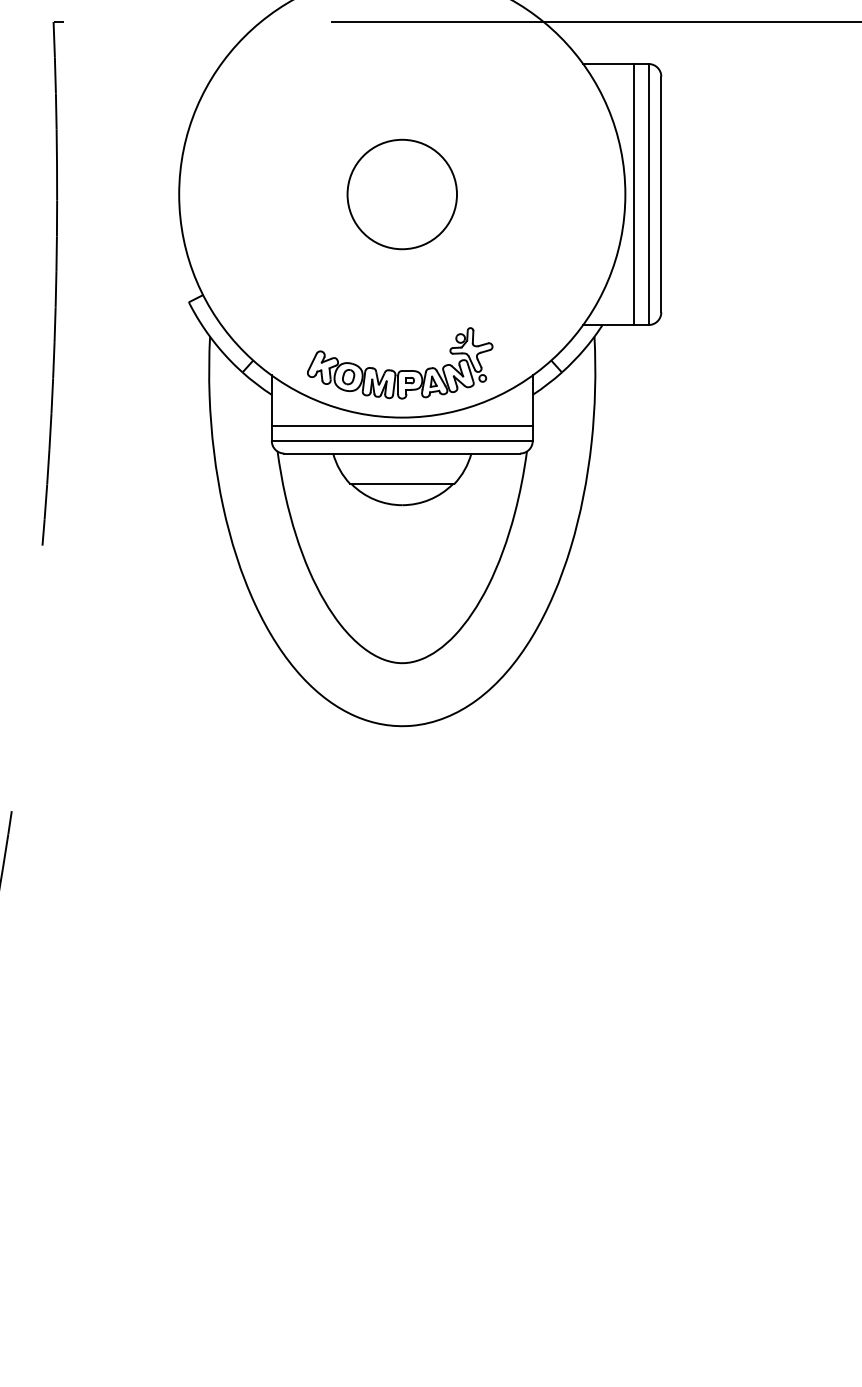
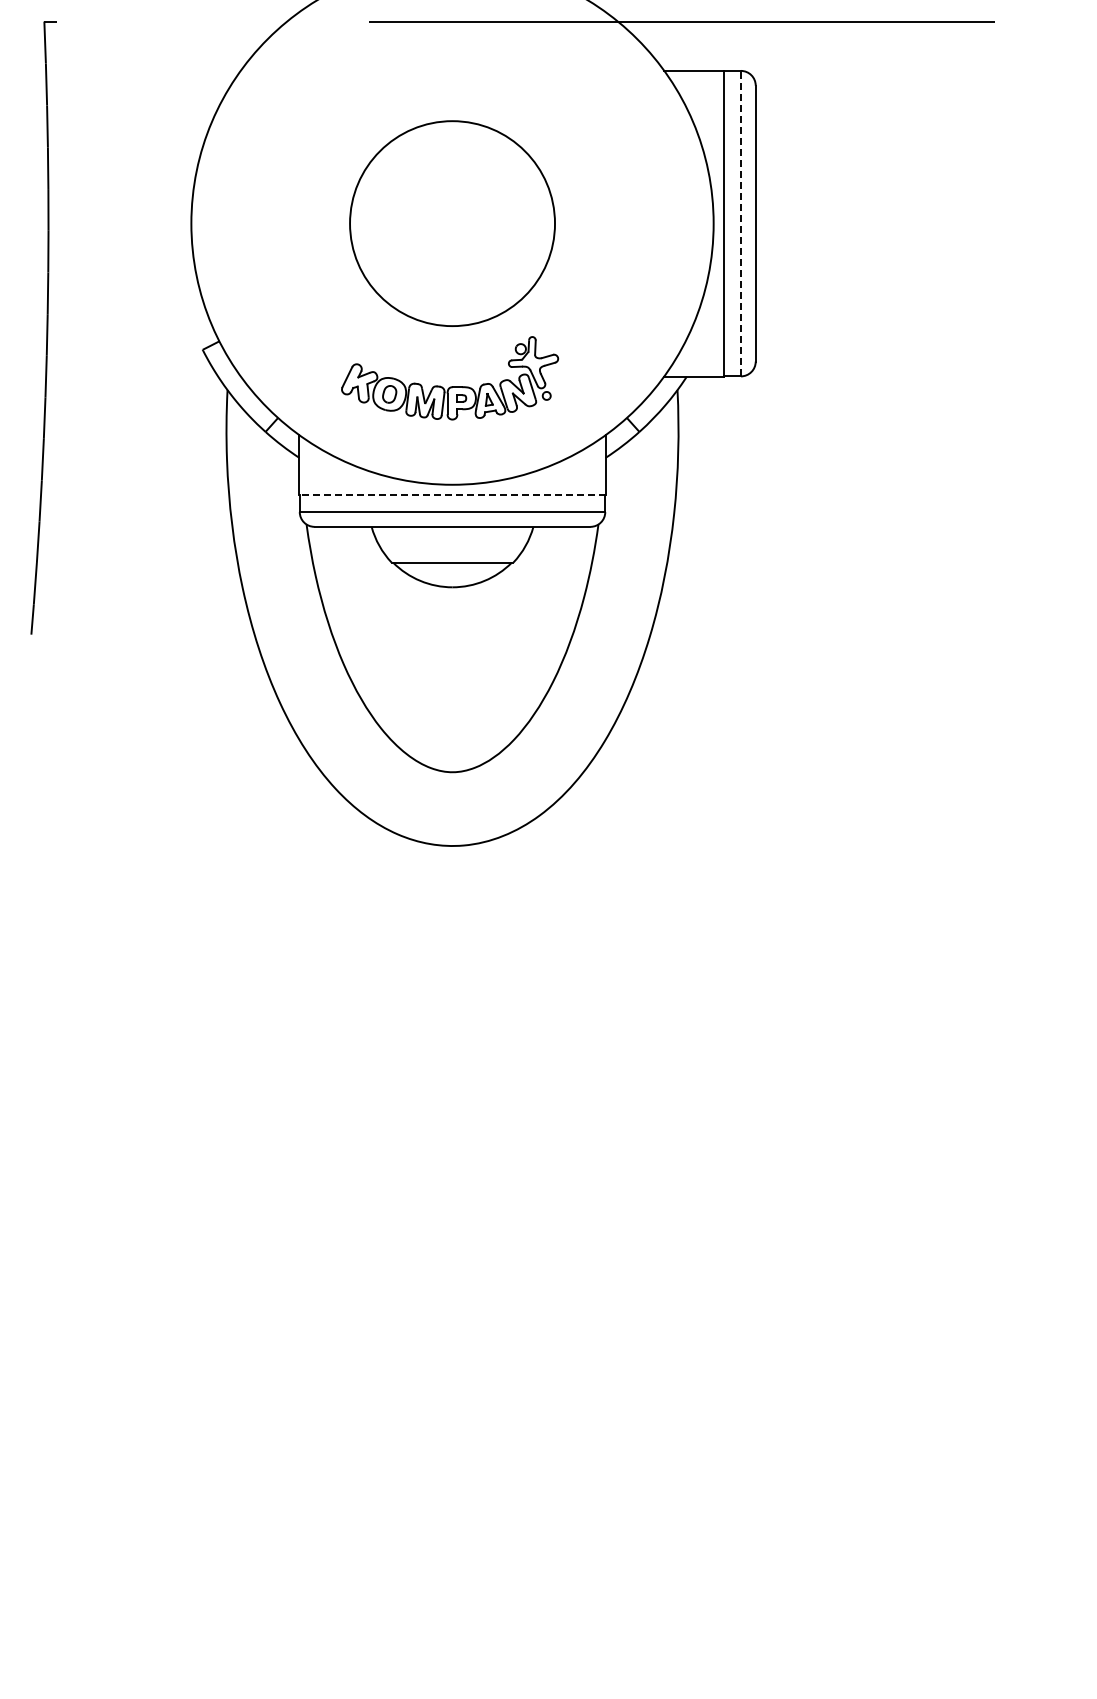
circle: (402, 194) -> (452, 223), size x1.6
line: (648, 194) -> (740, 223), solid -> dashed
part: (400, 370) -> (450, 386), moved
line: (402, 425) -> (452, 494), solid -> dashed

